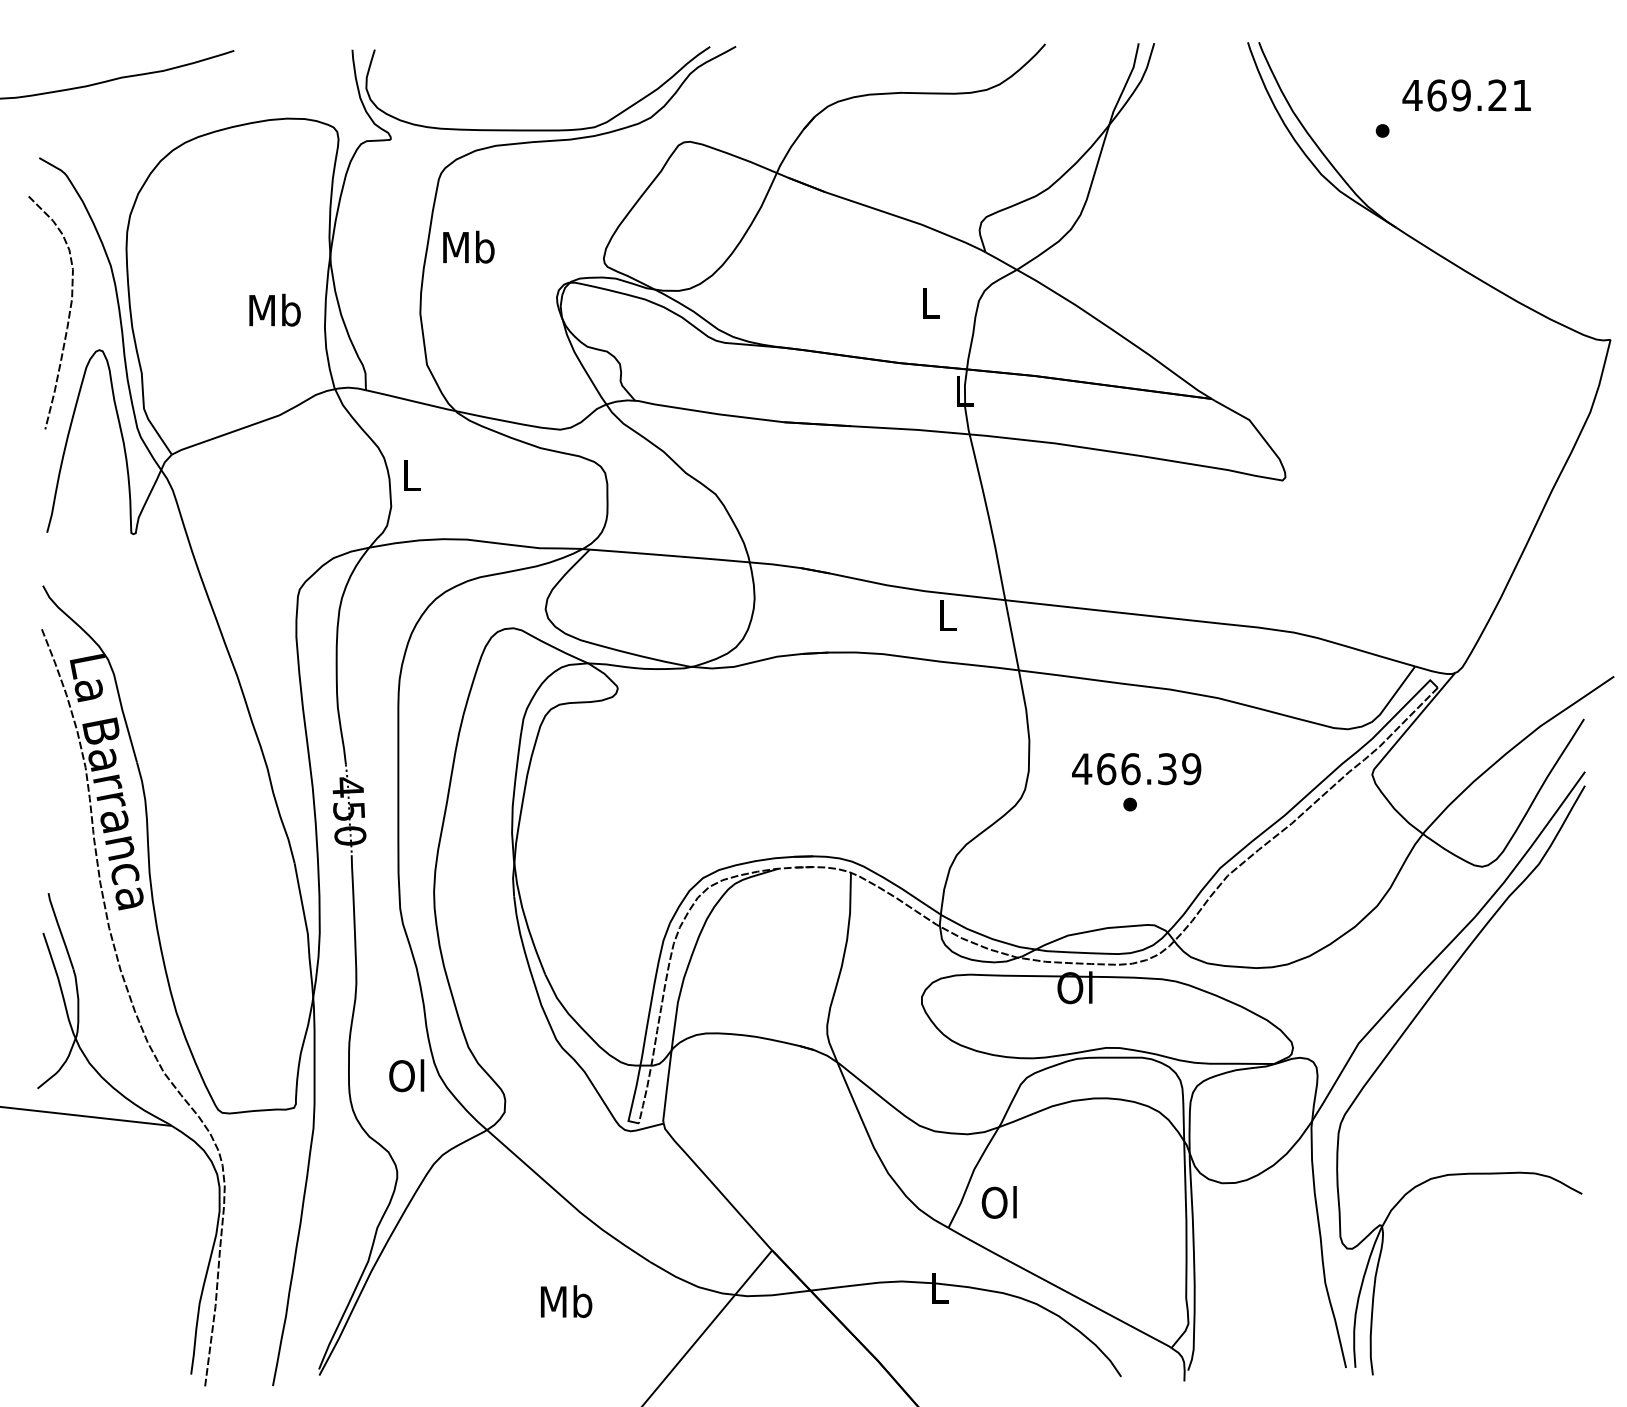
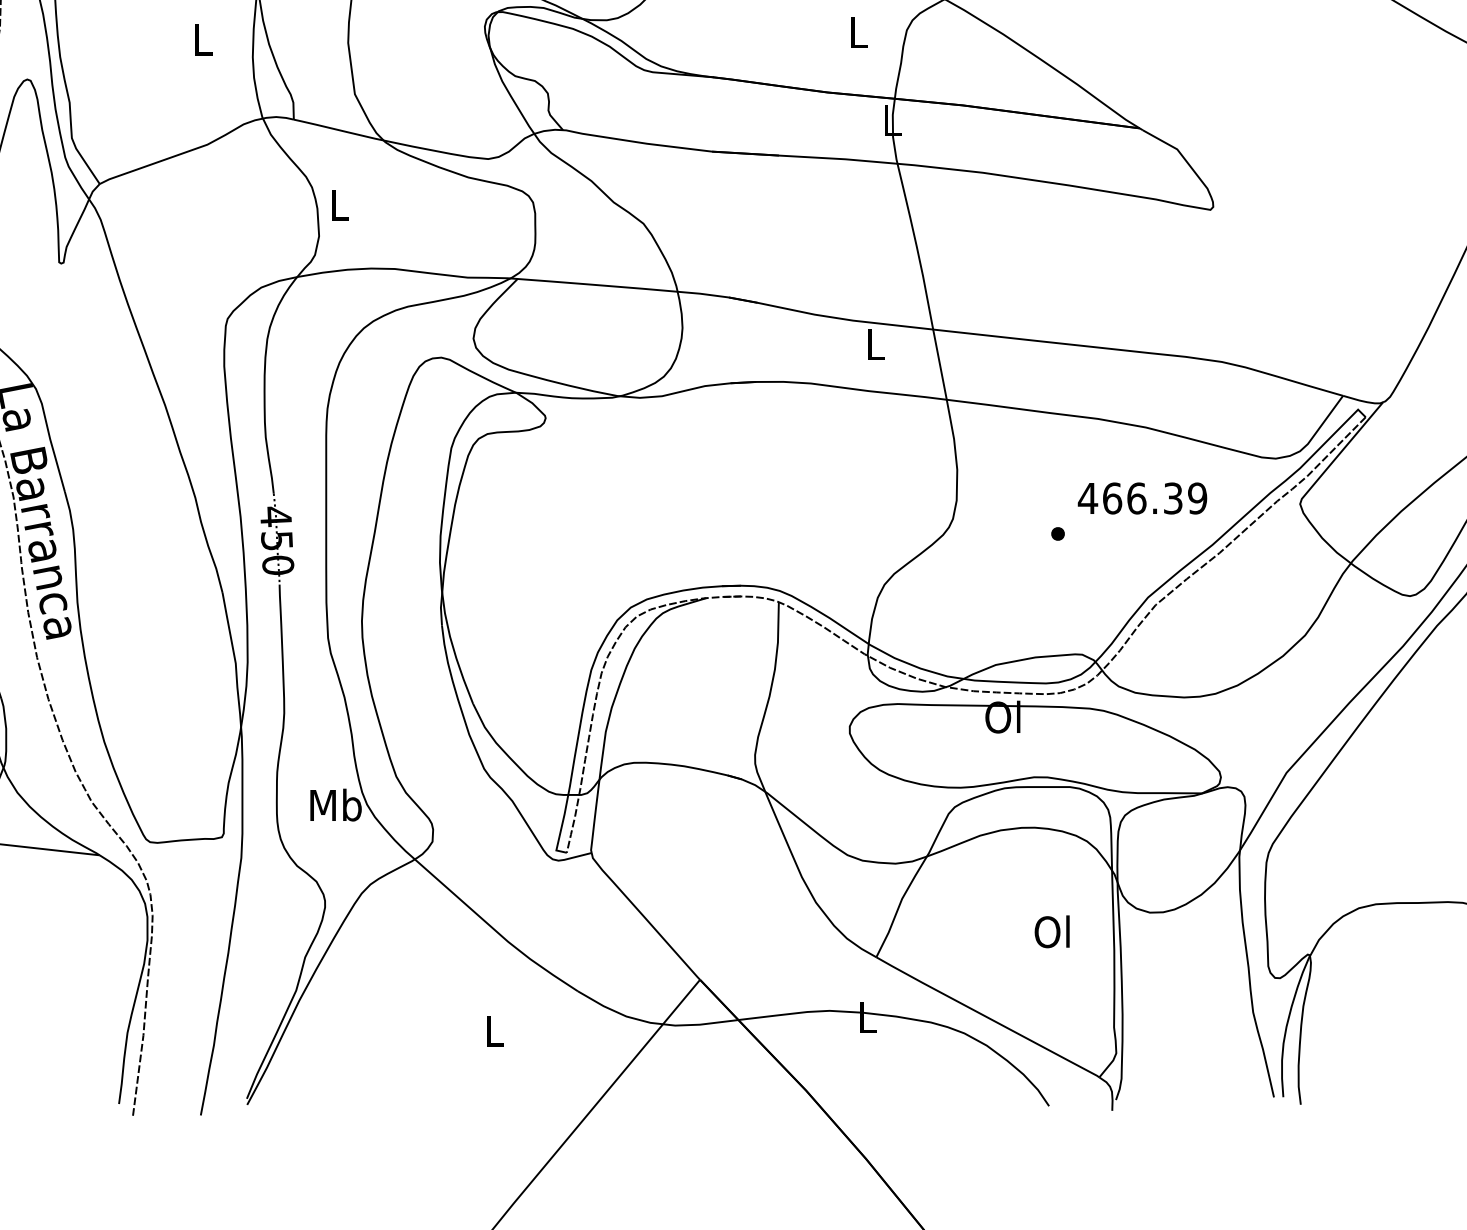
text: (274, 309) -> (202, 38), Mb -> L
text: (1136, 769) -> (1142, 498), moved
text: (407, 1075) -> (335, 804), Ol -> Mb
text: (998, 1202) -> (1051, 931), moved
text: (566, 1301) -> (494, 1030), Mb -> L

